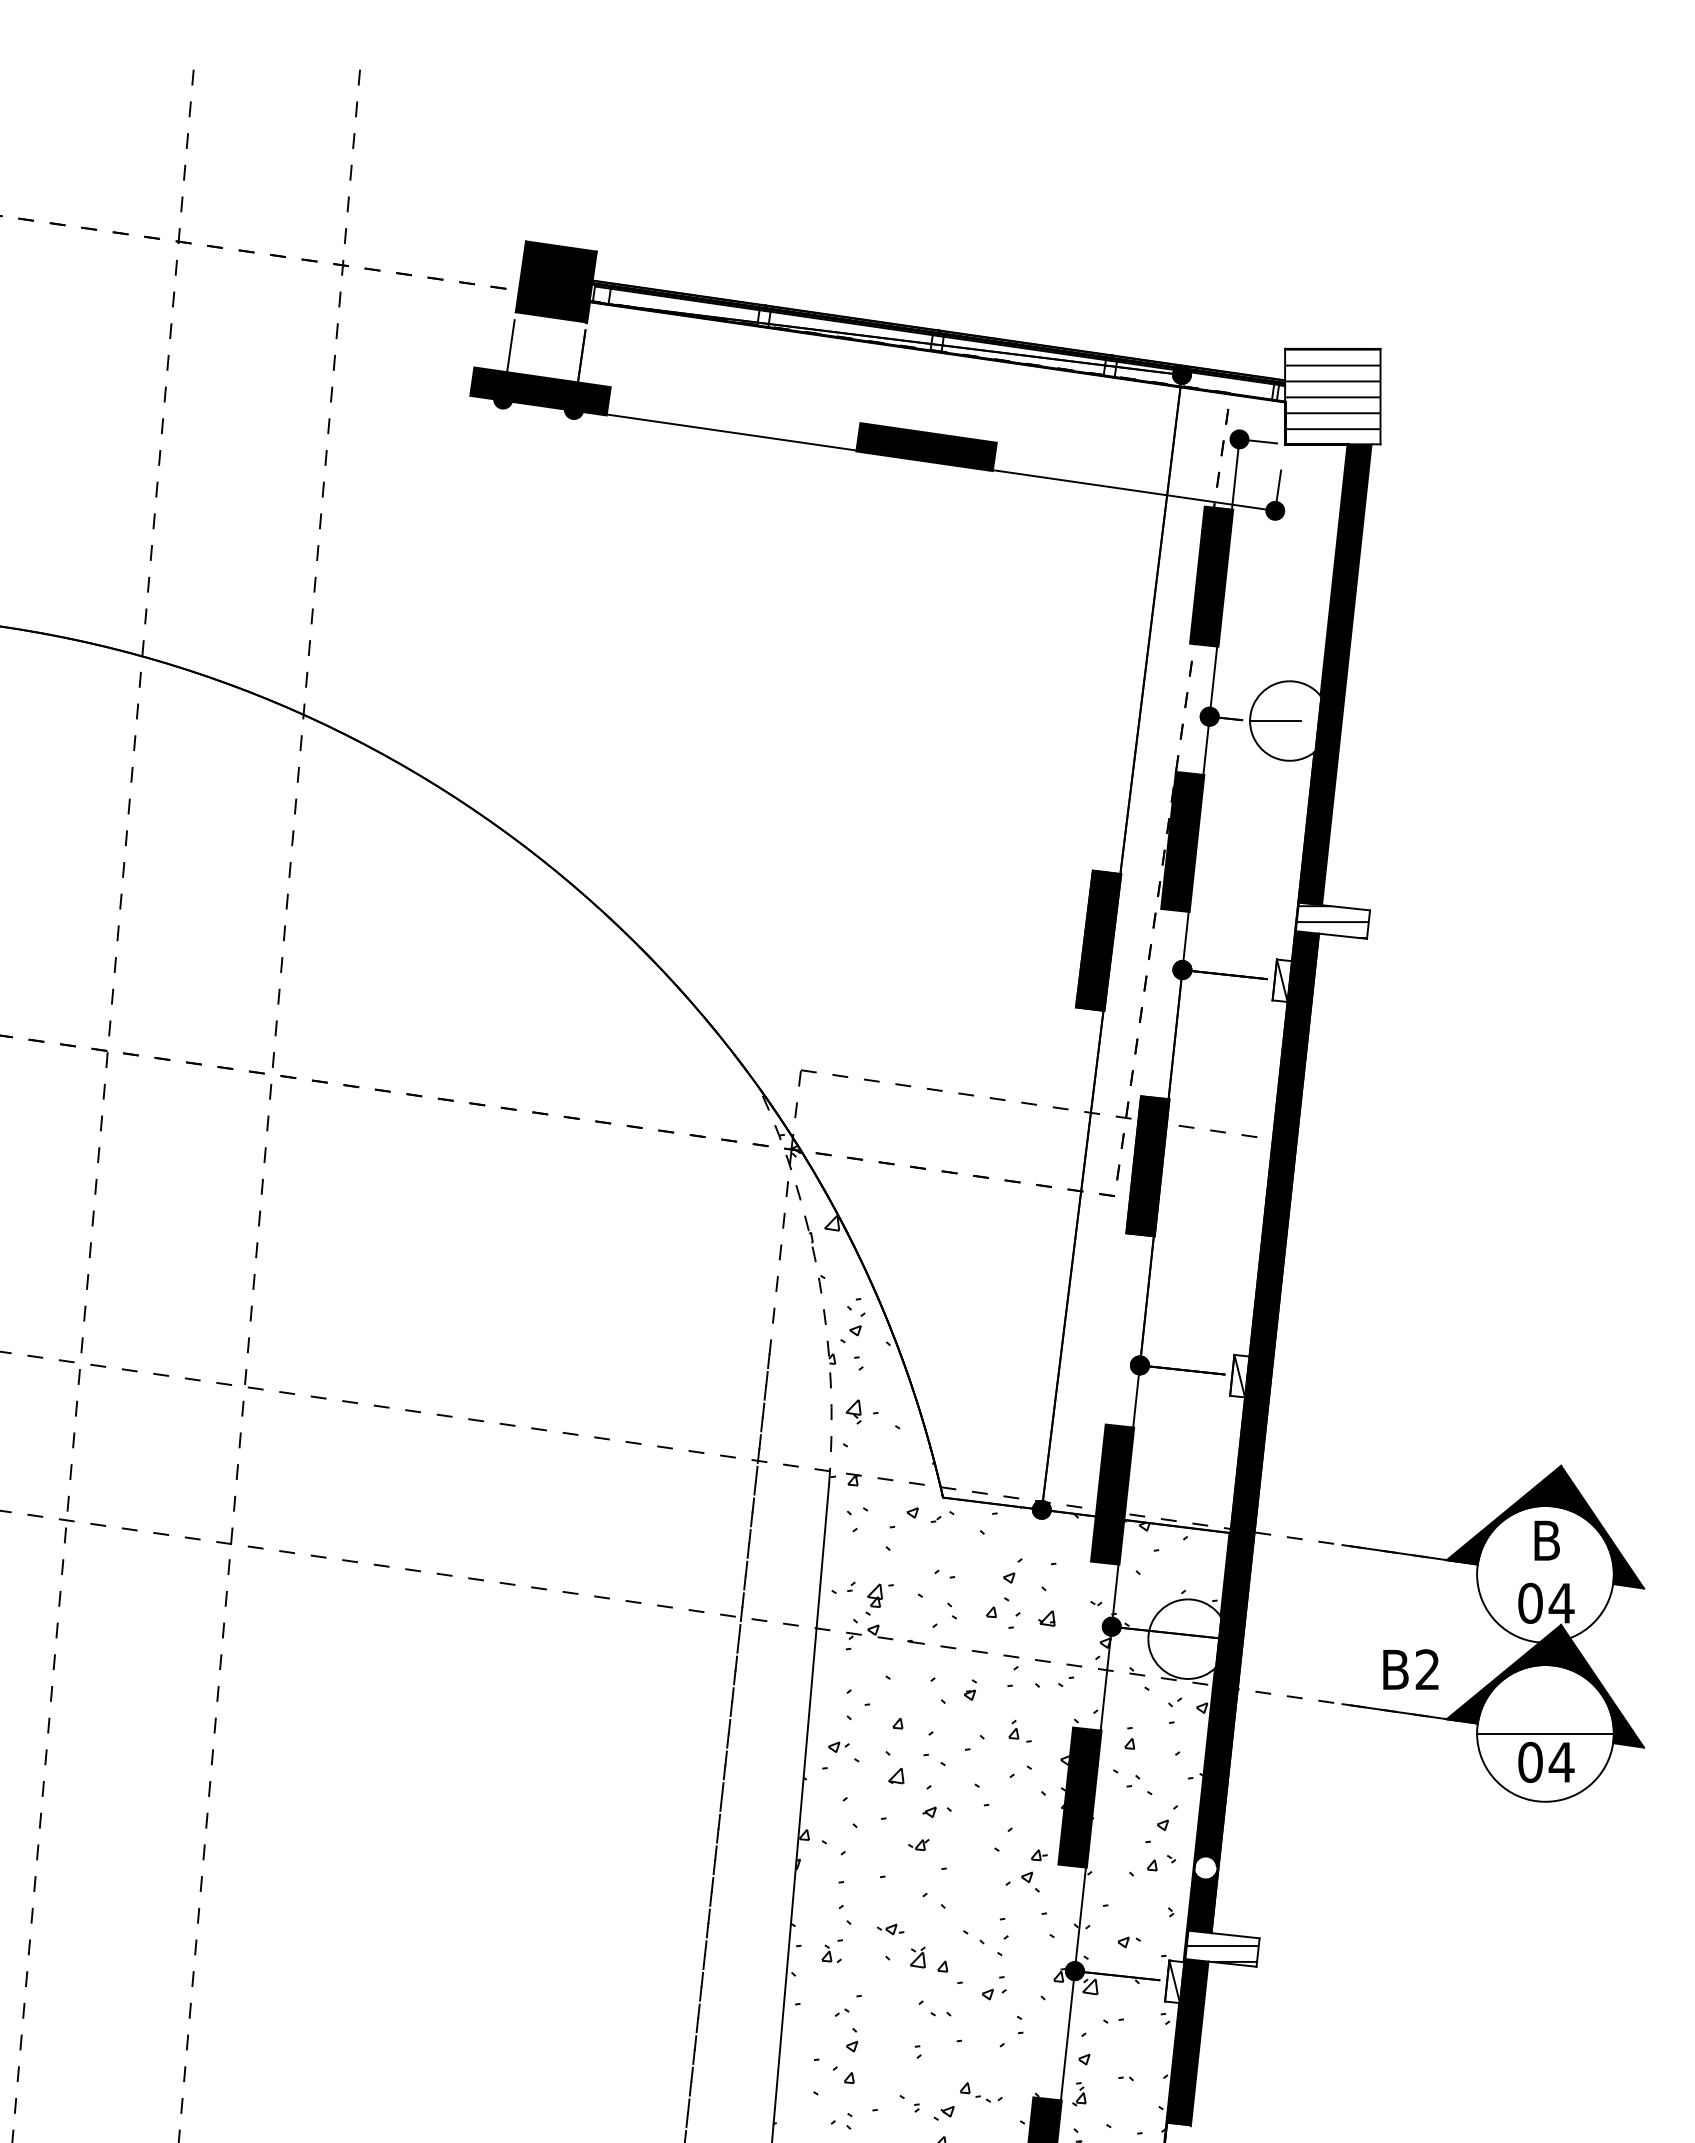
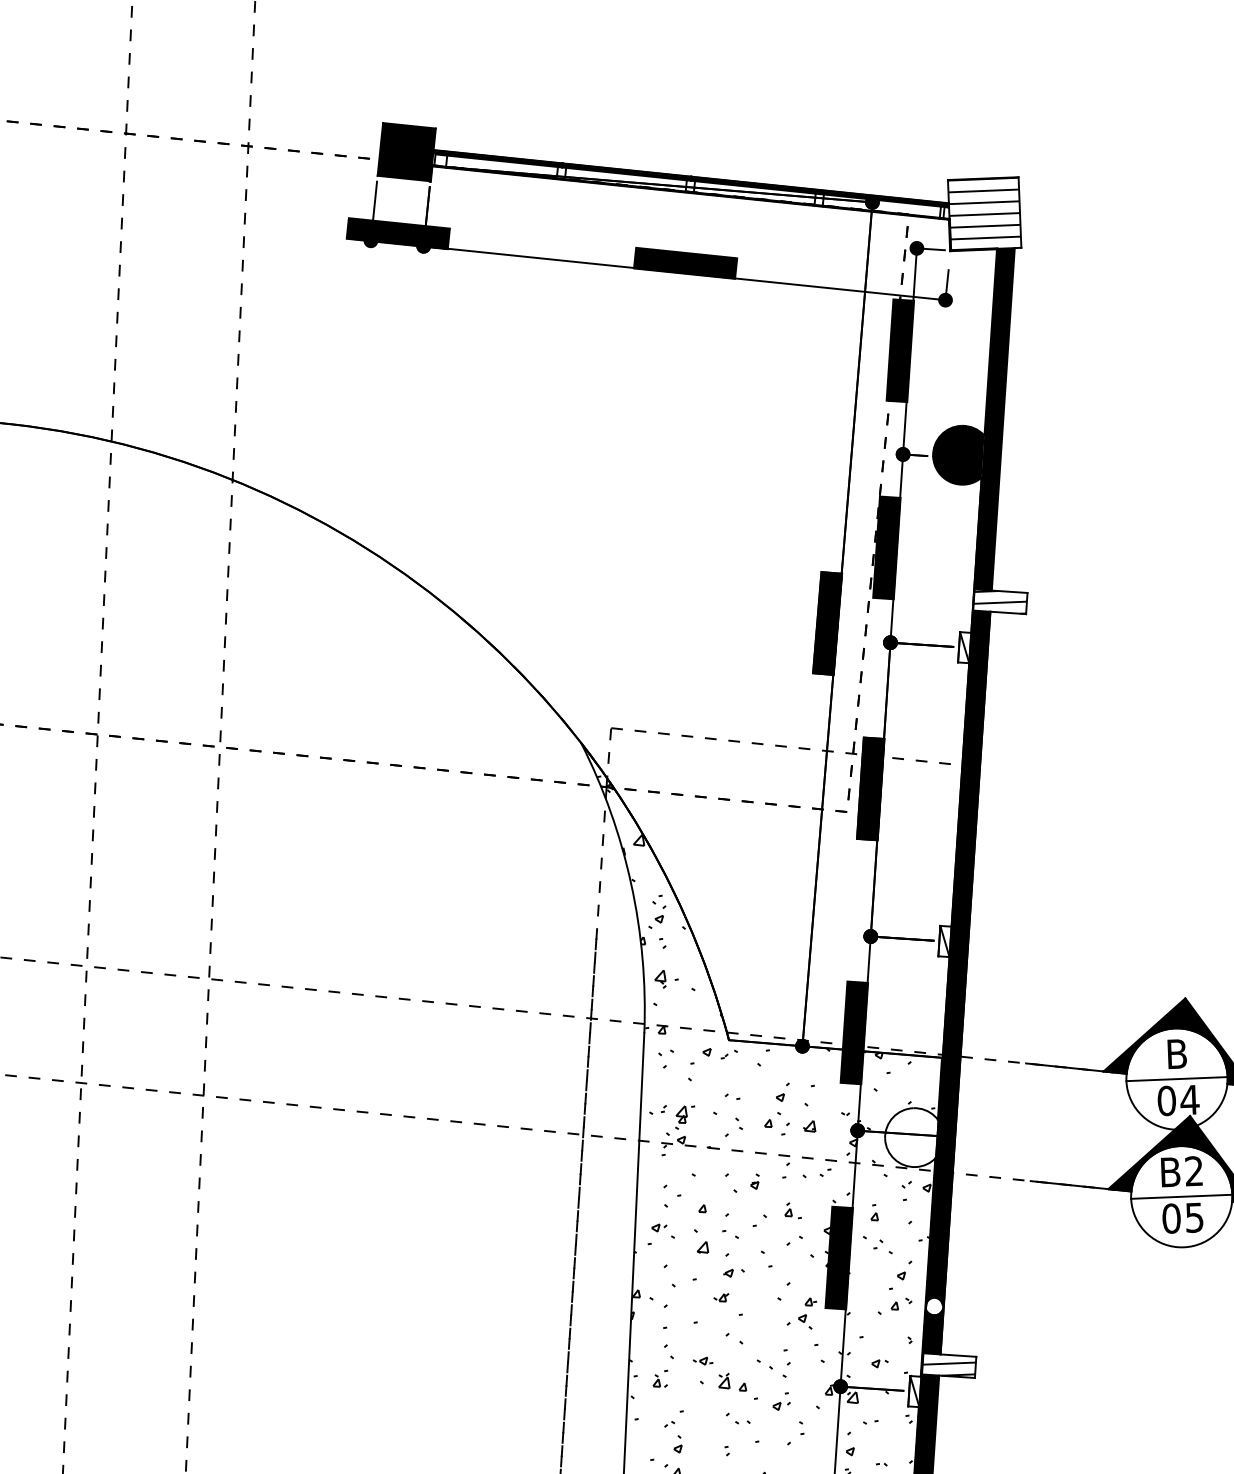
fill: (1285, 720) -> (959, 454), added
arc: (819, 1281) -> (631, 883), dashed -> solid
line: (1544, 1574) -> (1176, 1079), added
text: (1410, 1669) -> (1181, 1171), moved
text: (1561, 1762) -> (1194, 1217), 04 -> 05

